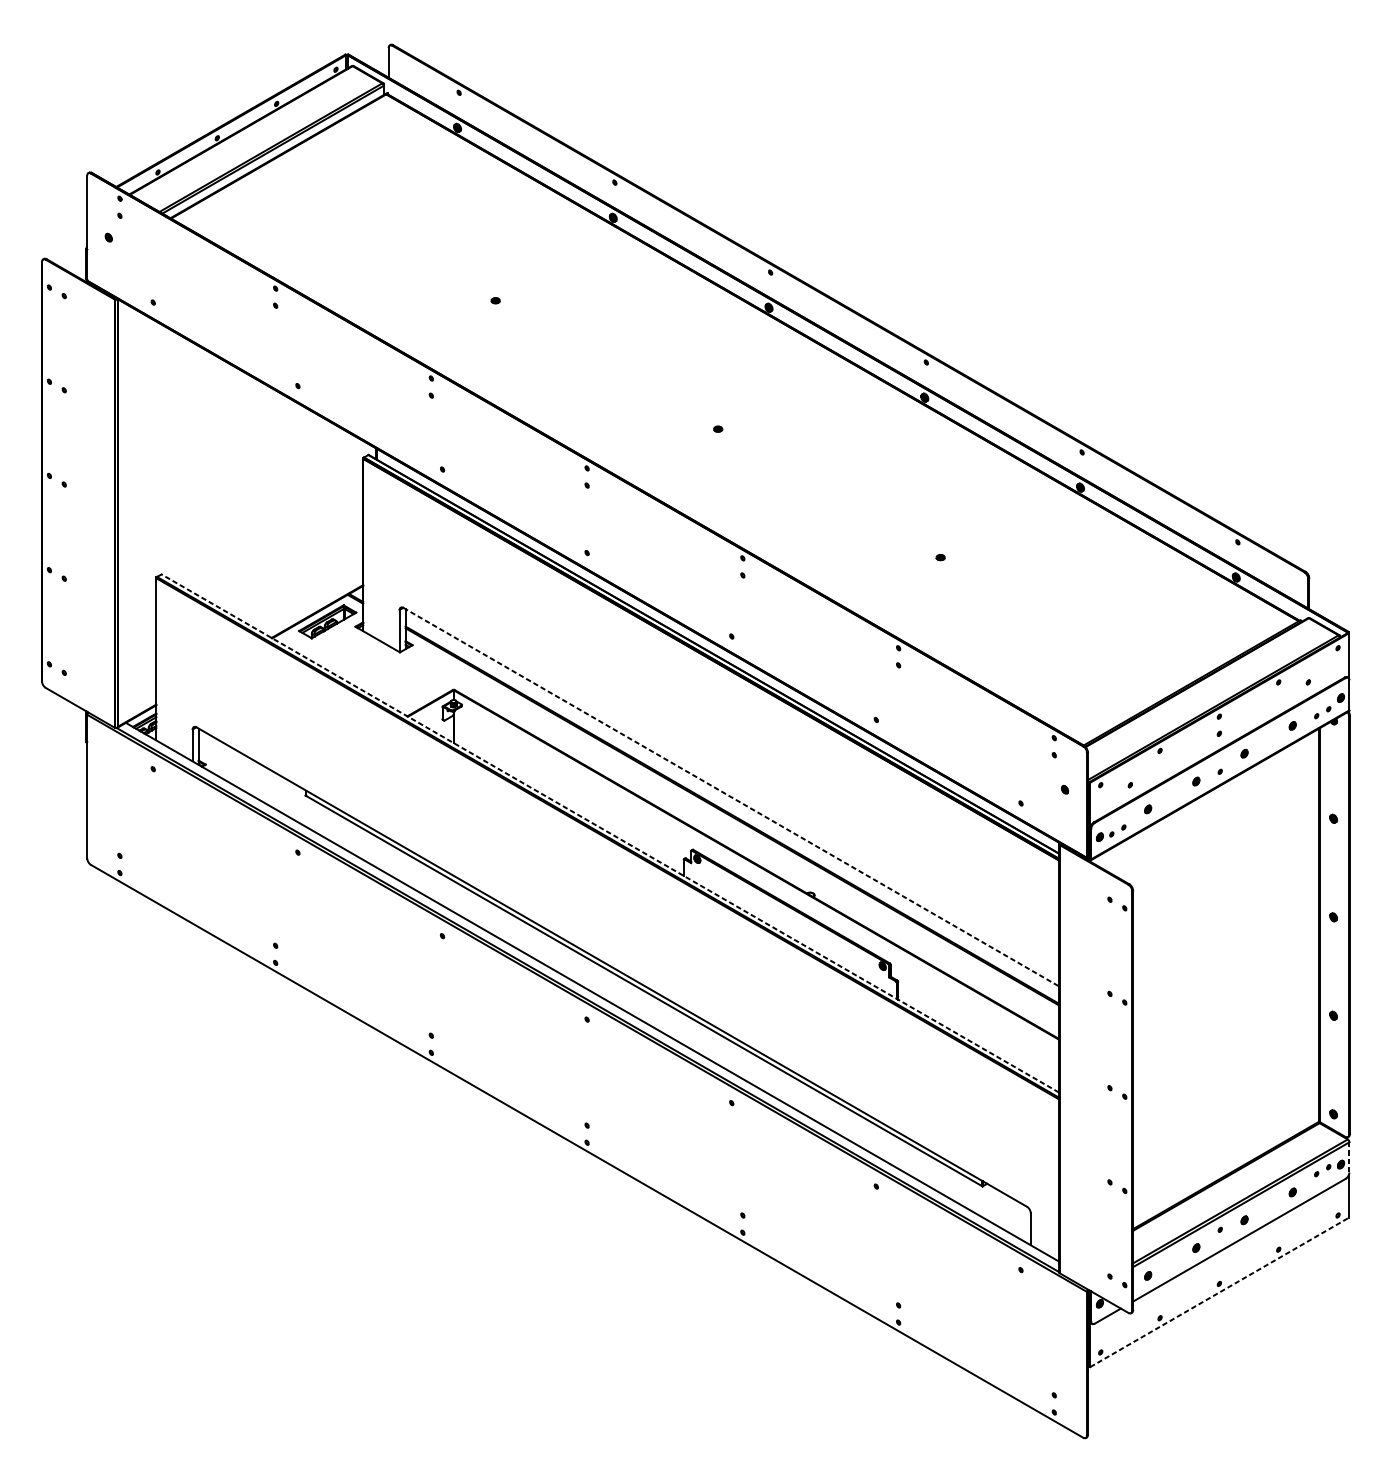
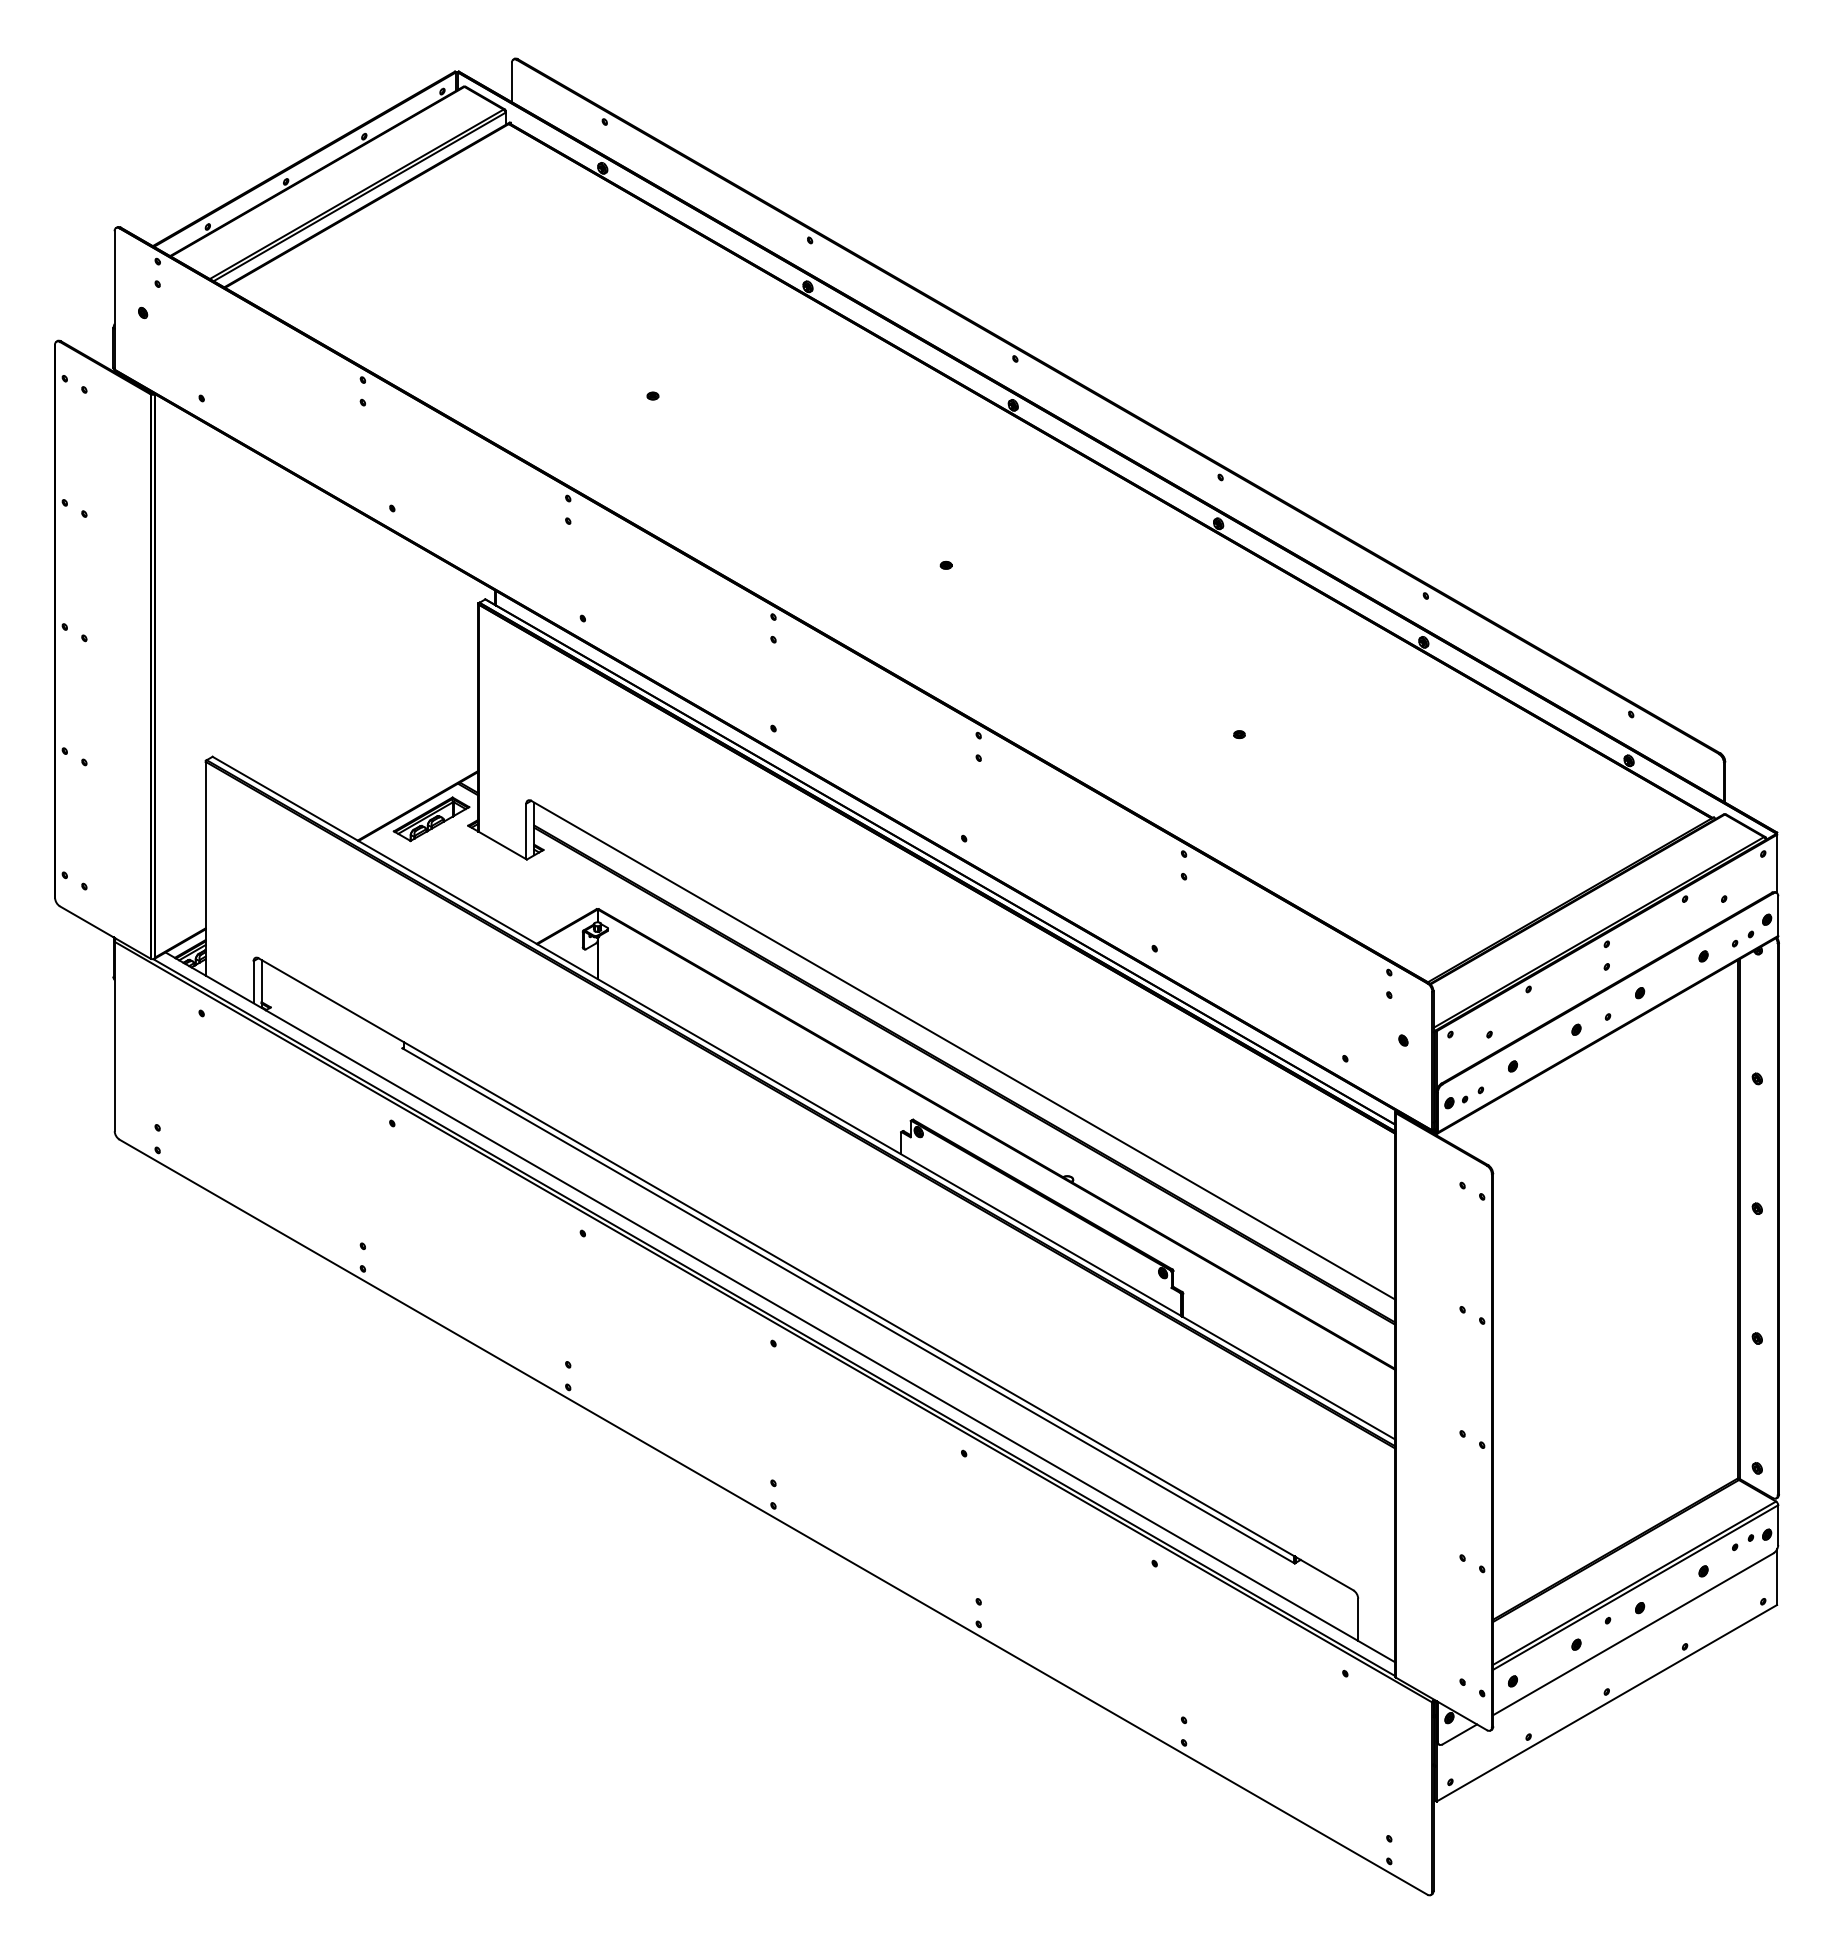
line: (731, 797) -> (963, 1050), dashed -> solid
line: (610, 833) -> (804, 1098), dashed -> solid
line: (1349, 1157) -> (1778, 1525), dashed -> solid
line: (1219, 1292) -> (1606, 1703), dashed -> solid

